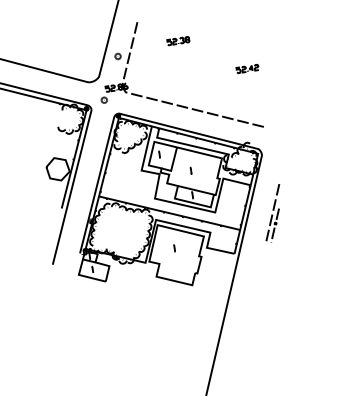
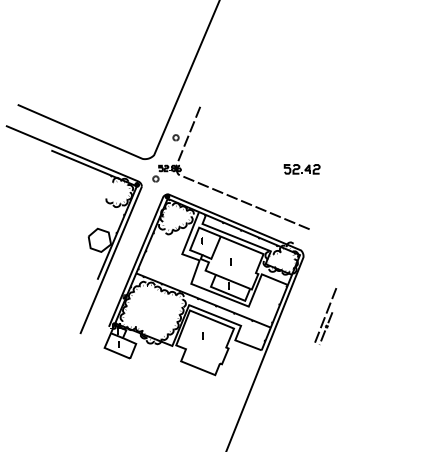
part: (177, 41) -> (237, 131), removed
part: (247, 68) -> (302, 169), size x1.6
part: (272, 213) -> (325, 316), moved

